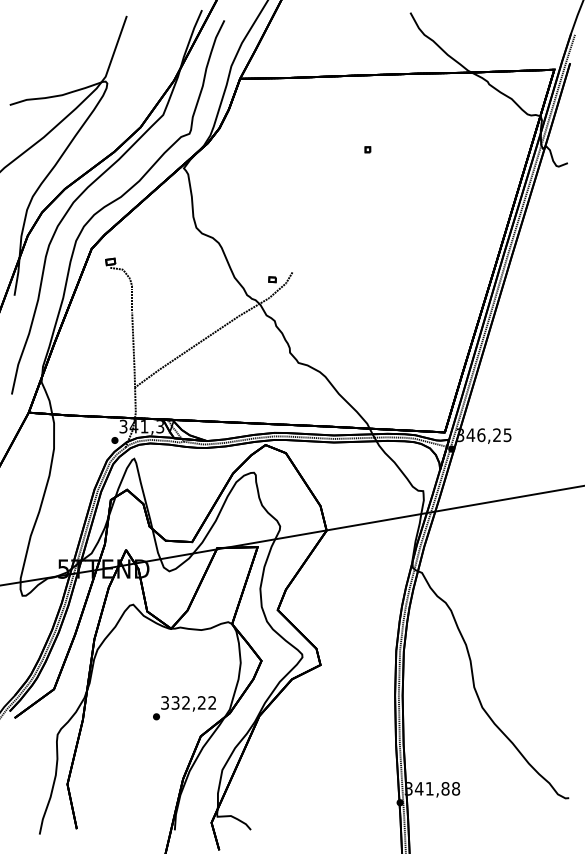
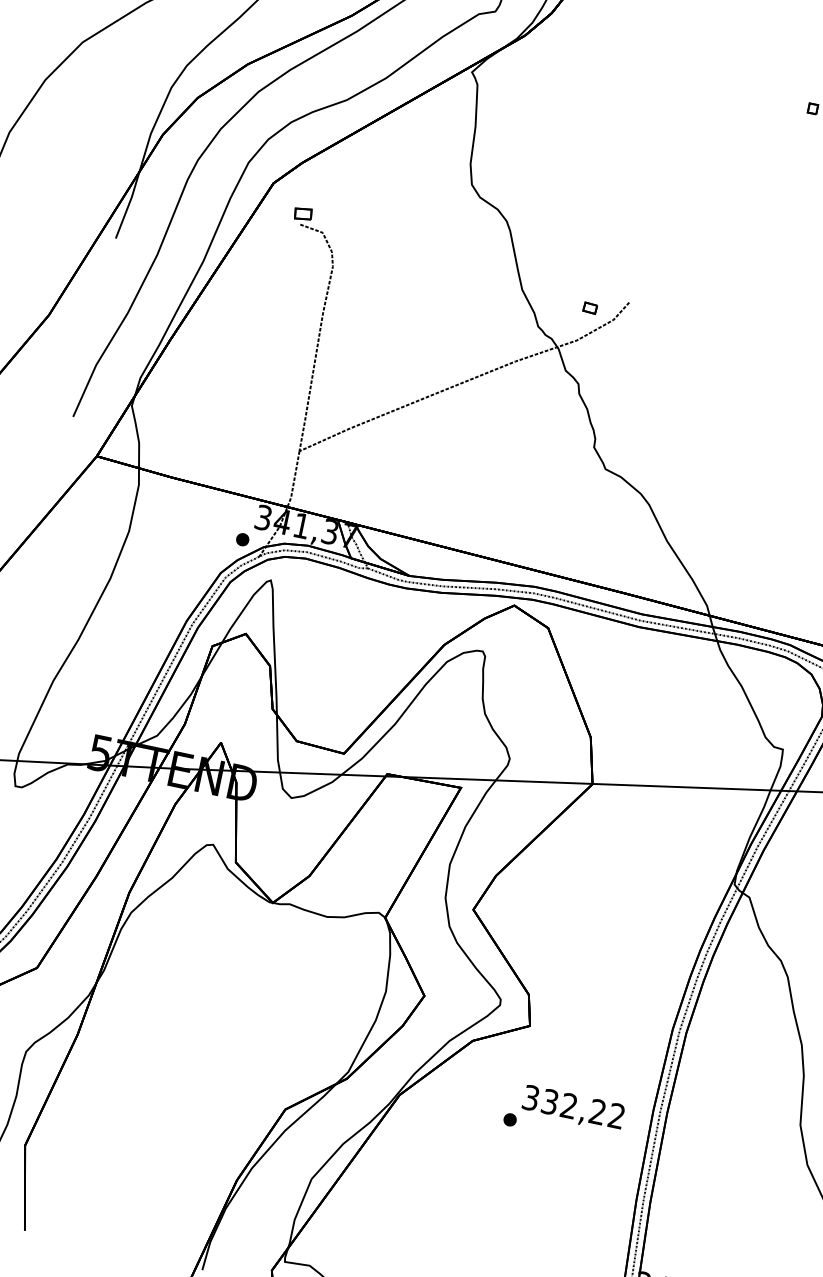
text: (184, 708) -> (564, 1115), moved

